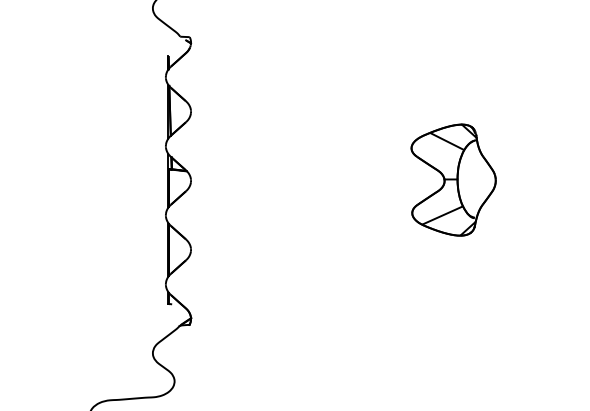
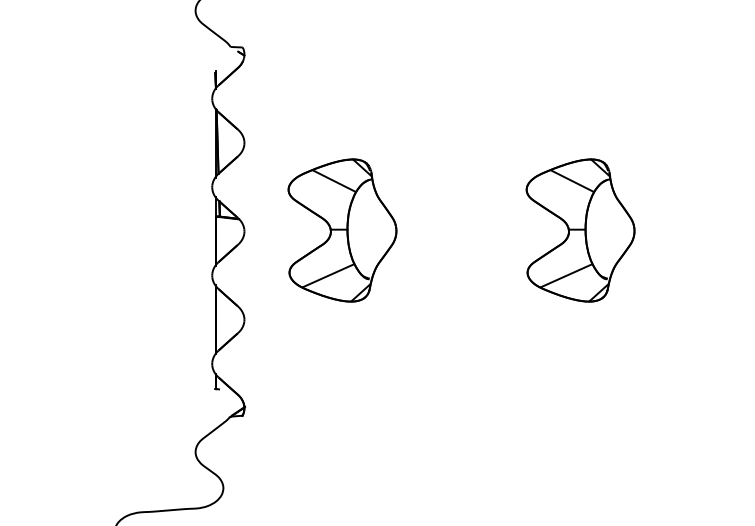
part: (267, 179) -> (342, 229), added

